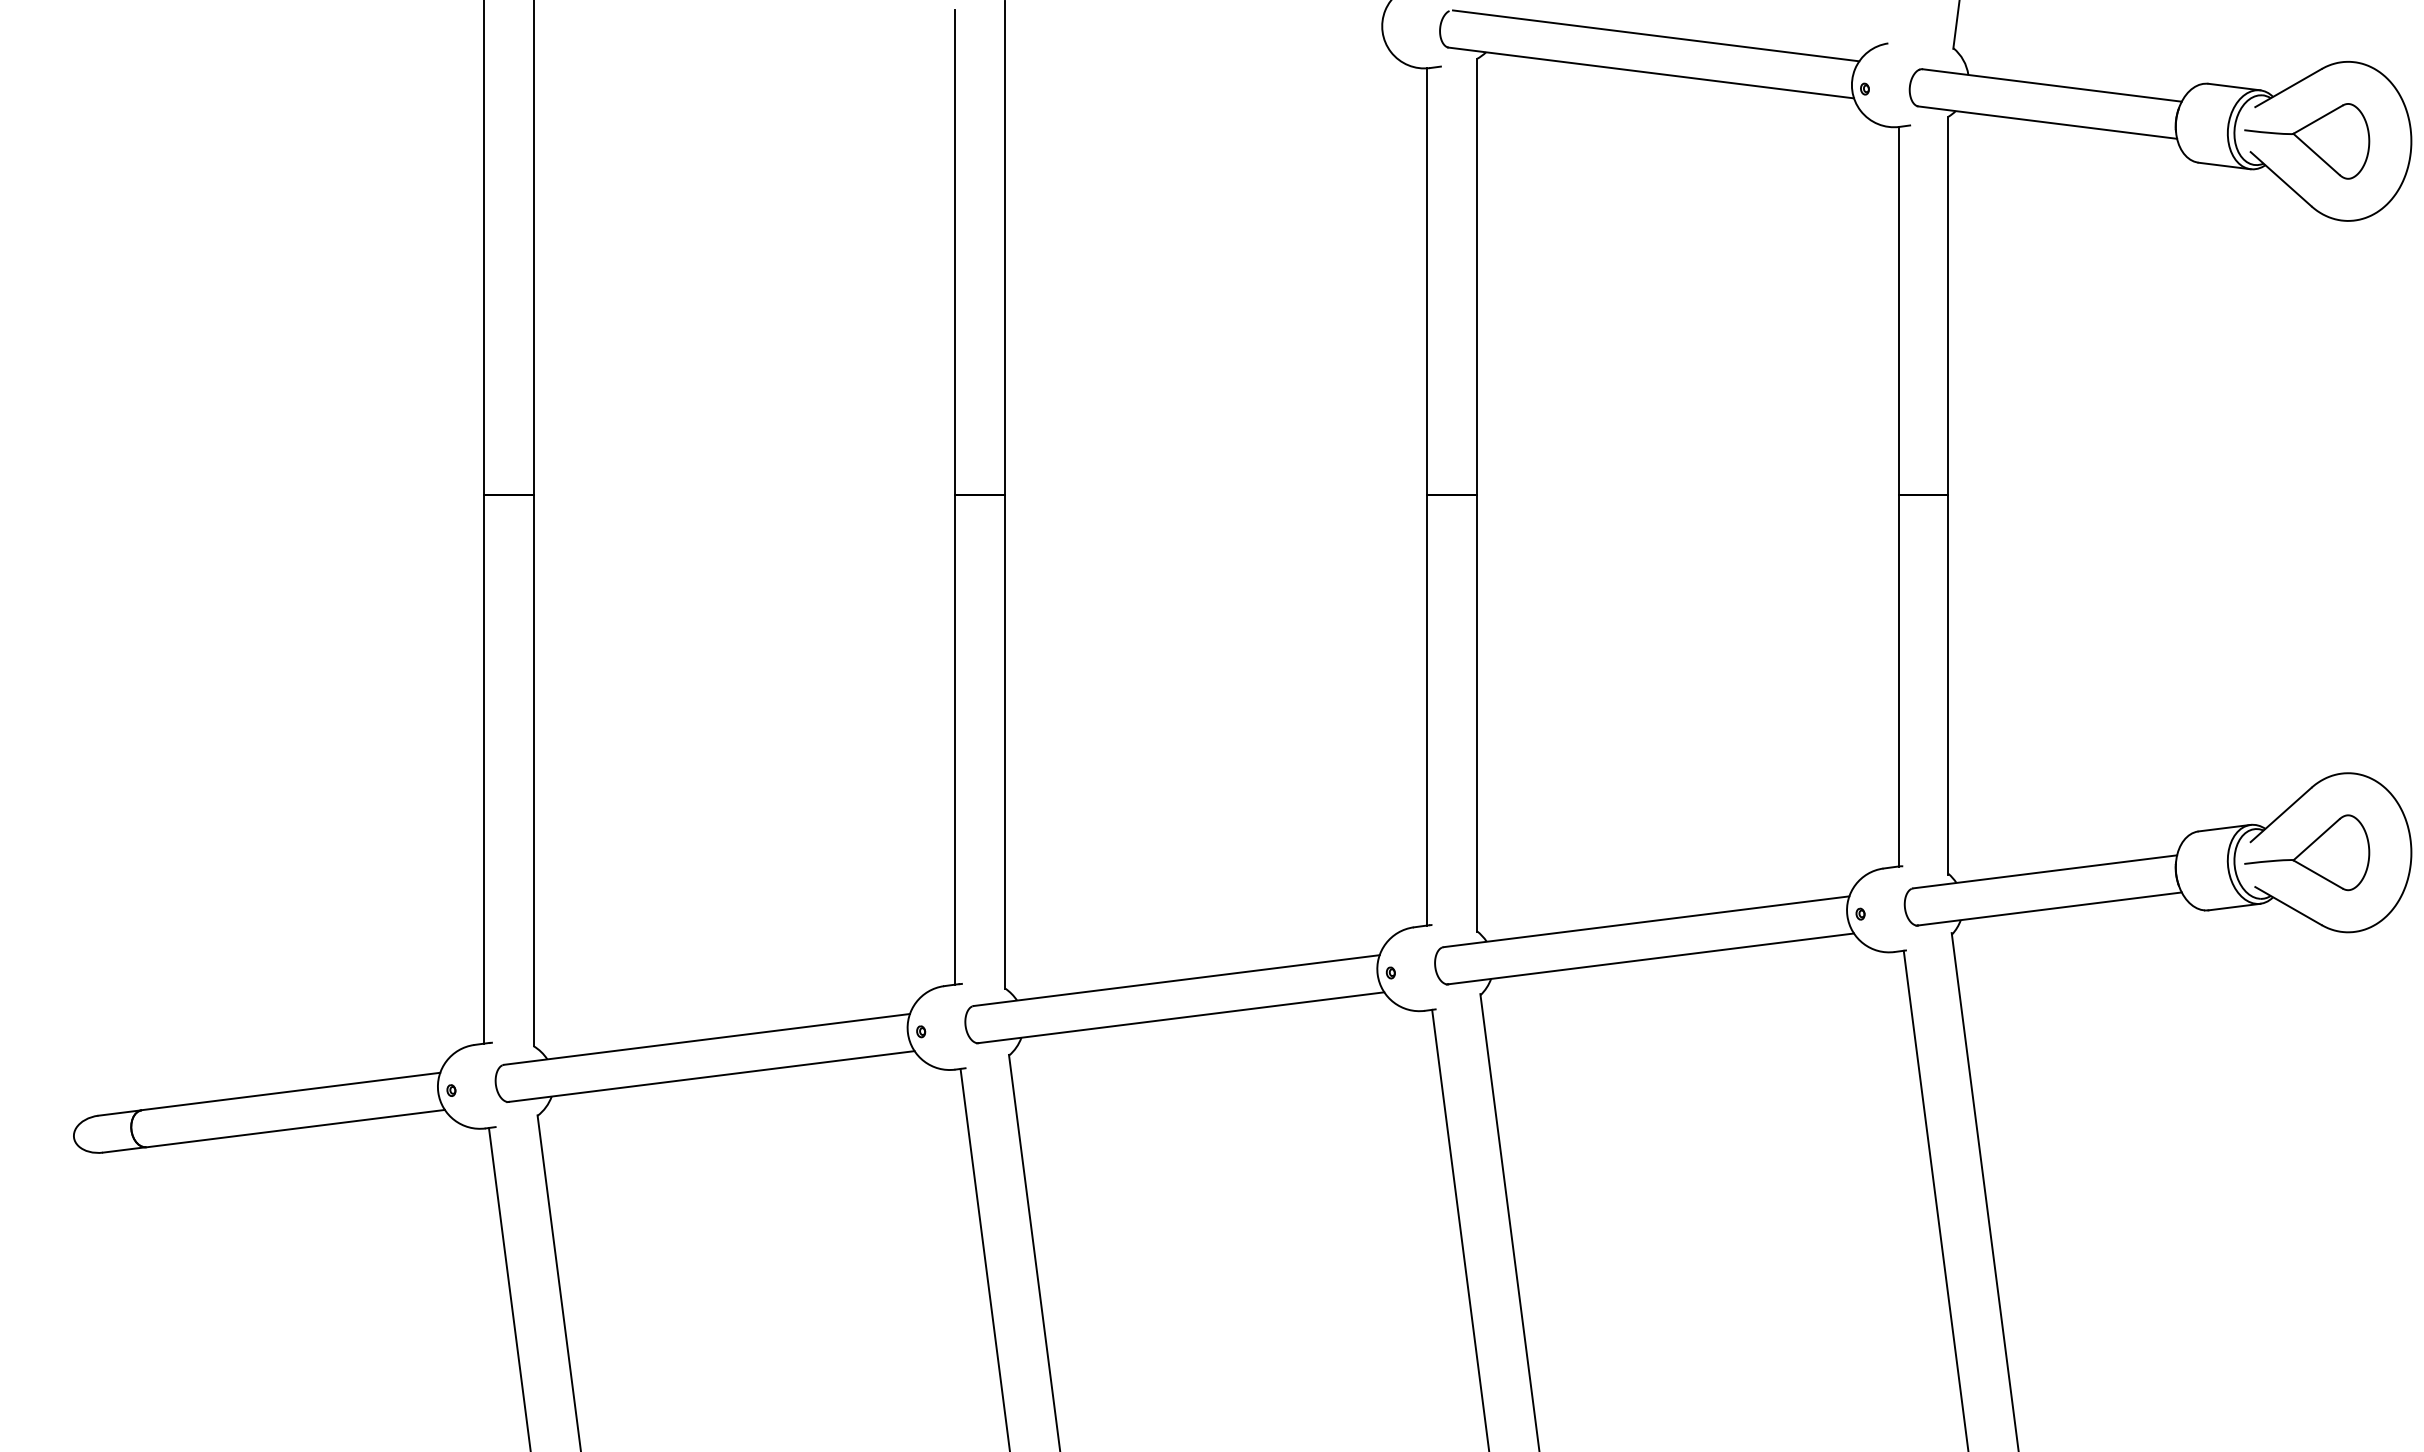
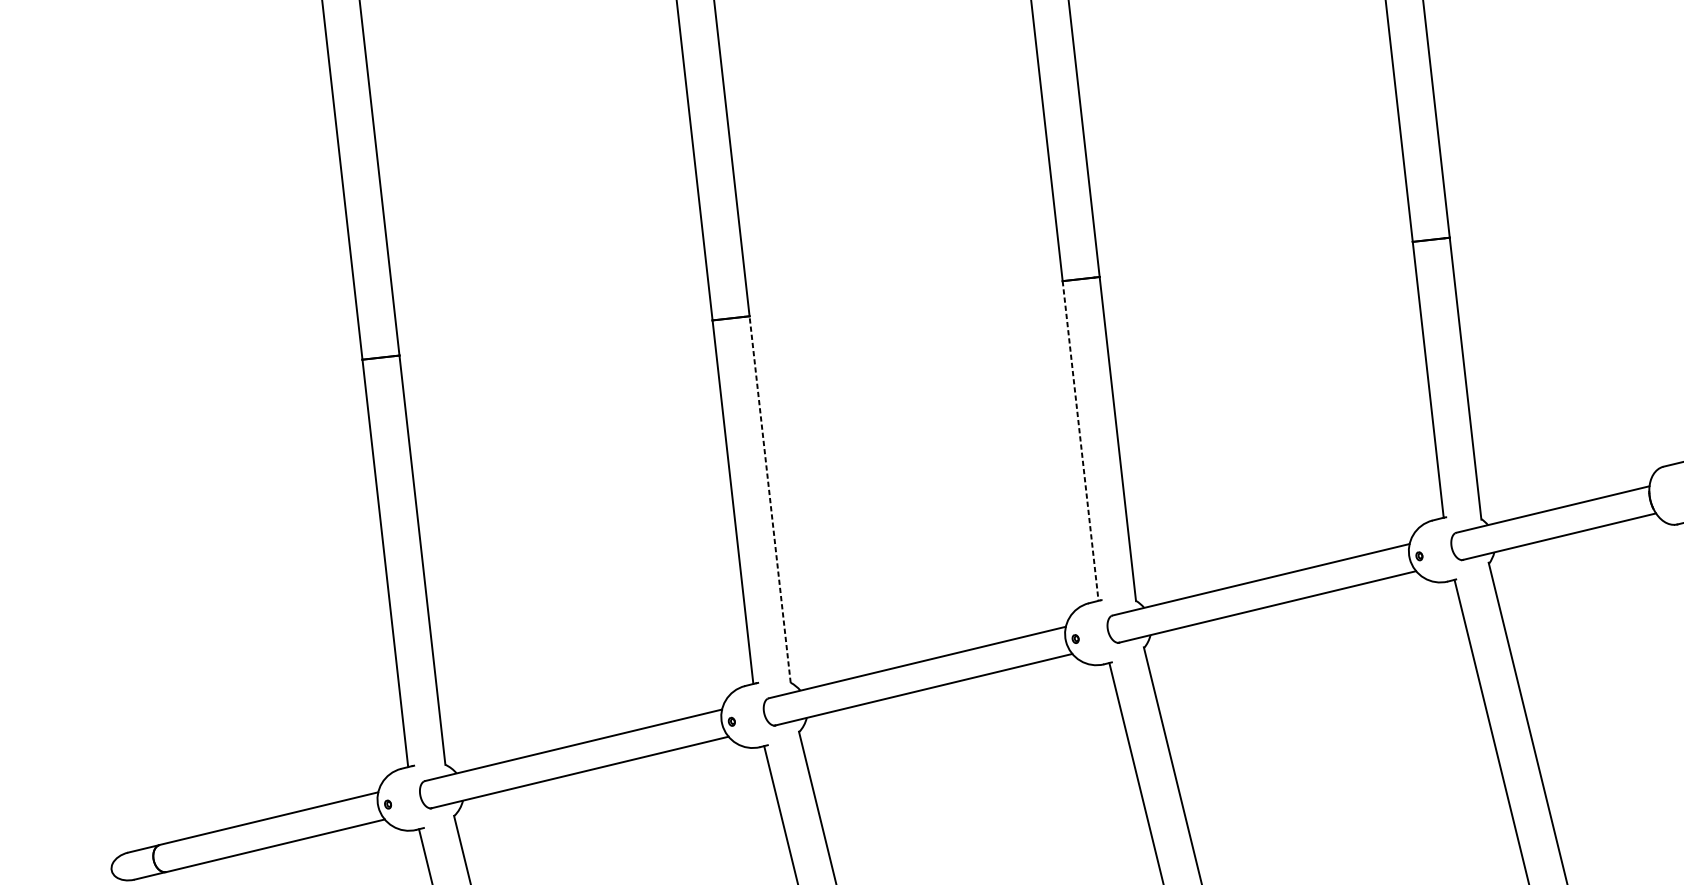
line: (1427, 710) -> (1080, 441), solid -> dashed
line: (1005, 741) -> (770, 499), solid -> dashed

